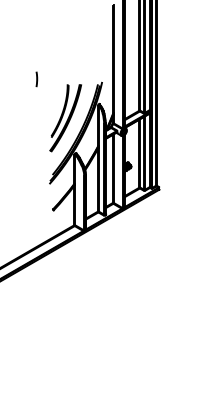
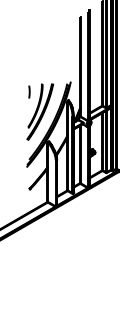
line: (36, 79) -> (29, 92), moved

